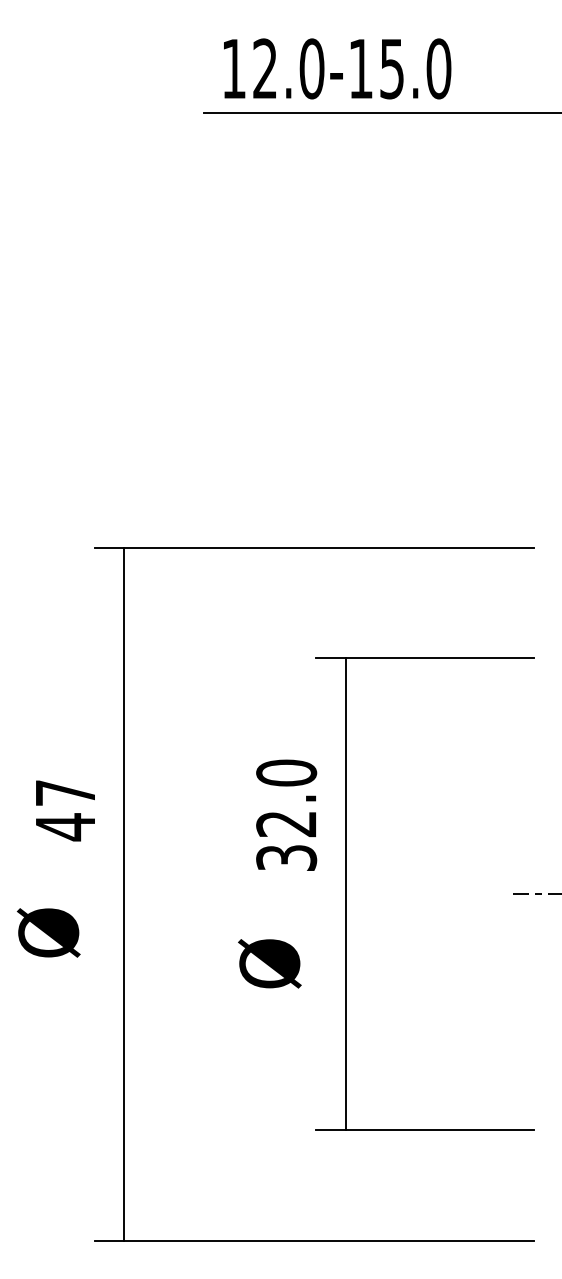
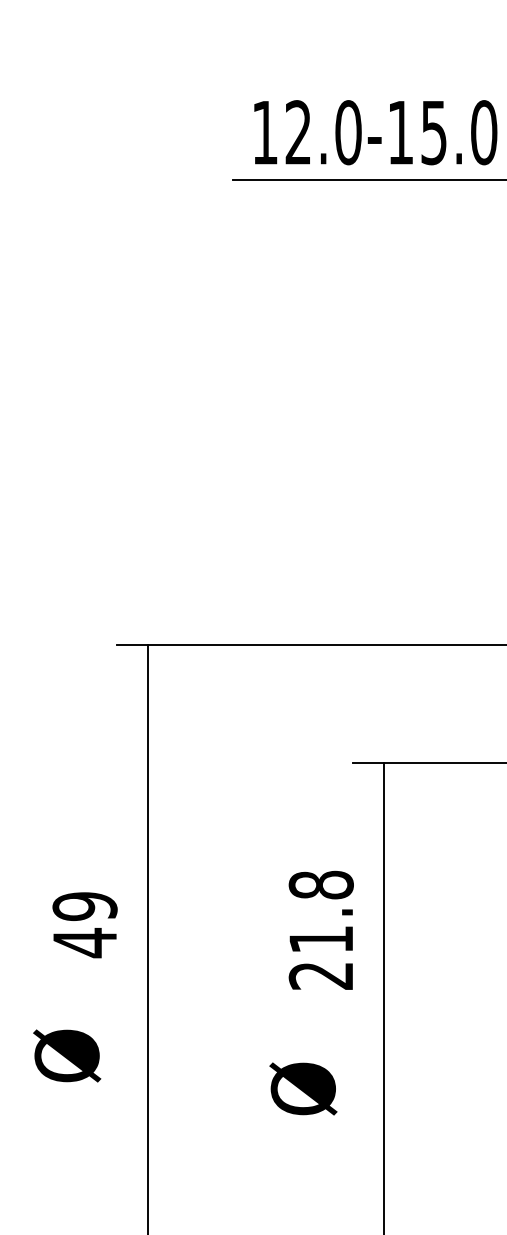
text: (65, 792) -> (85, 905), 47 -> 49
text: (286, 815) -> (321, 930), 32.0 -> 21.8

